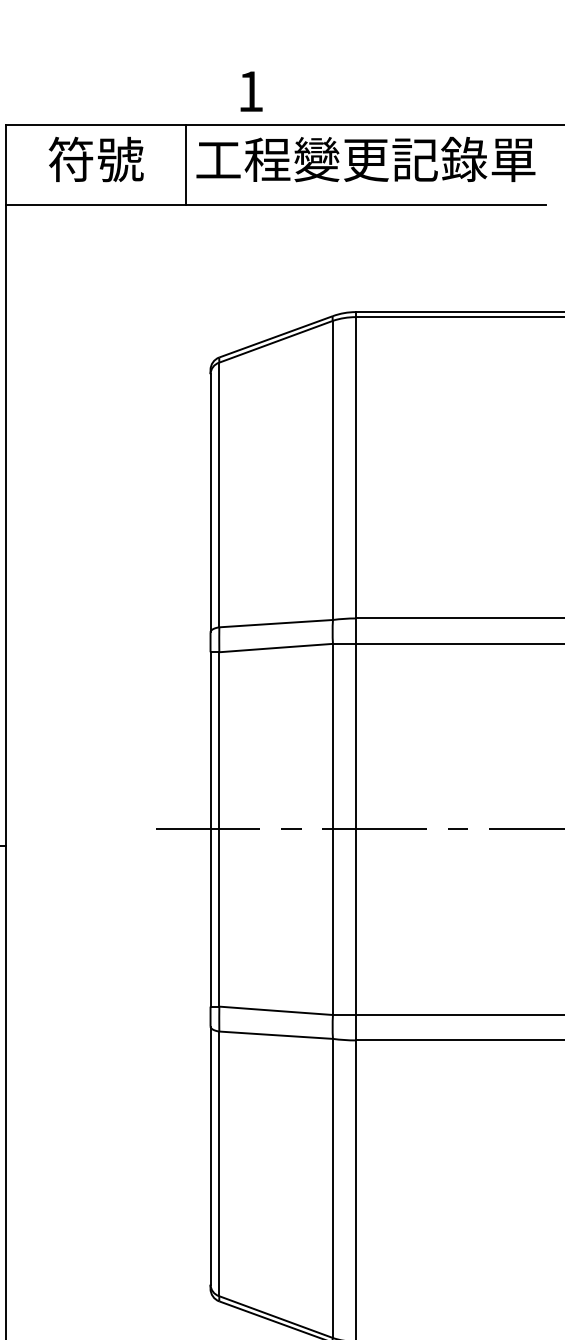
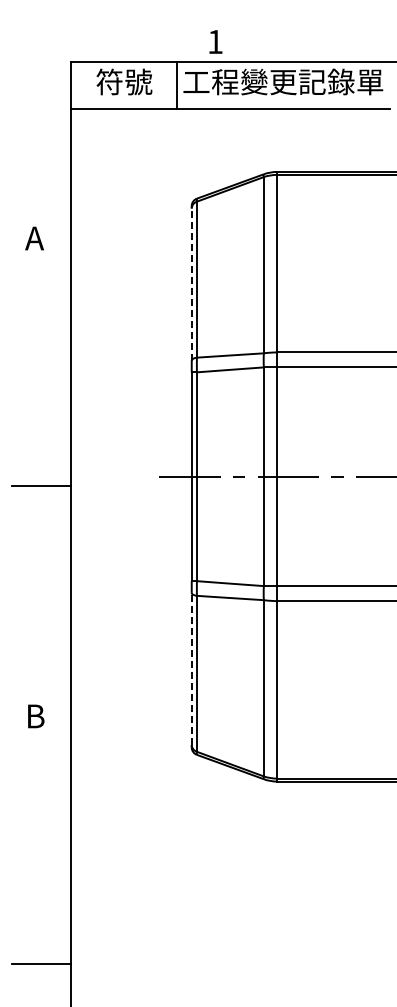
line: (210, 503) -> (191, 284), solid -> dashed
line: (210, 1154) -> (191, 668), solid -> dashed

